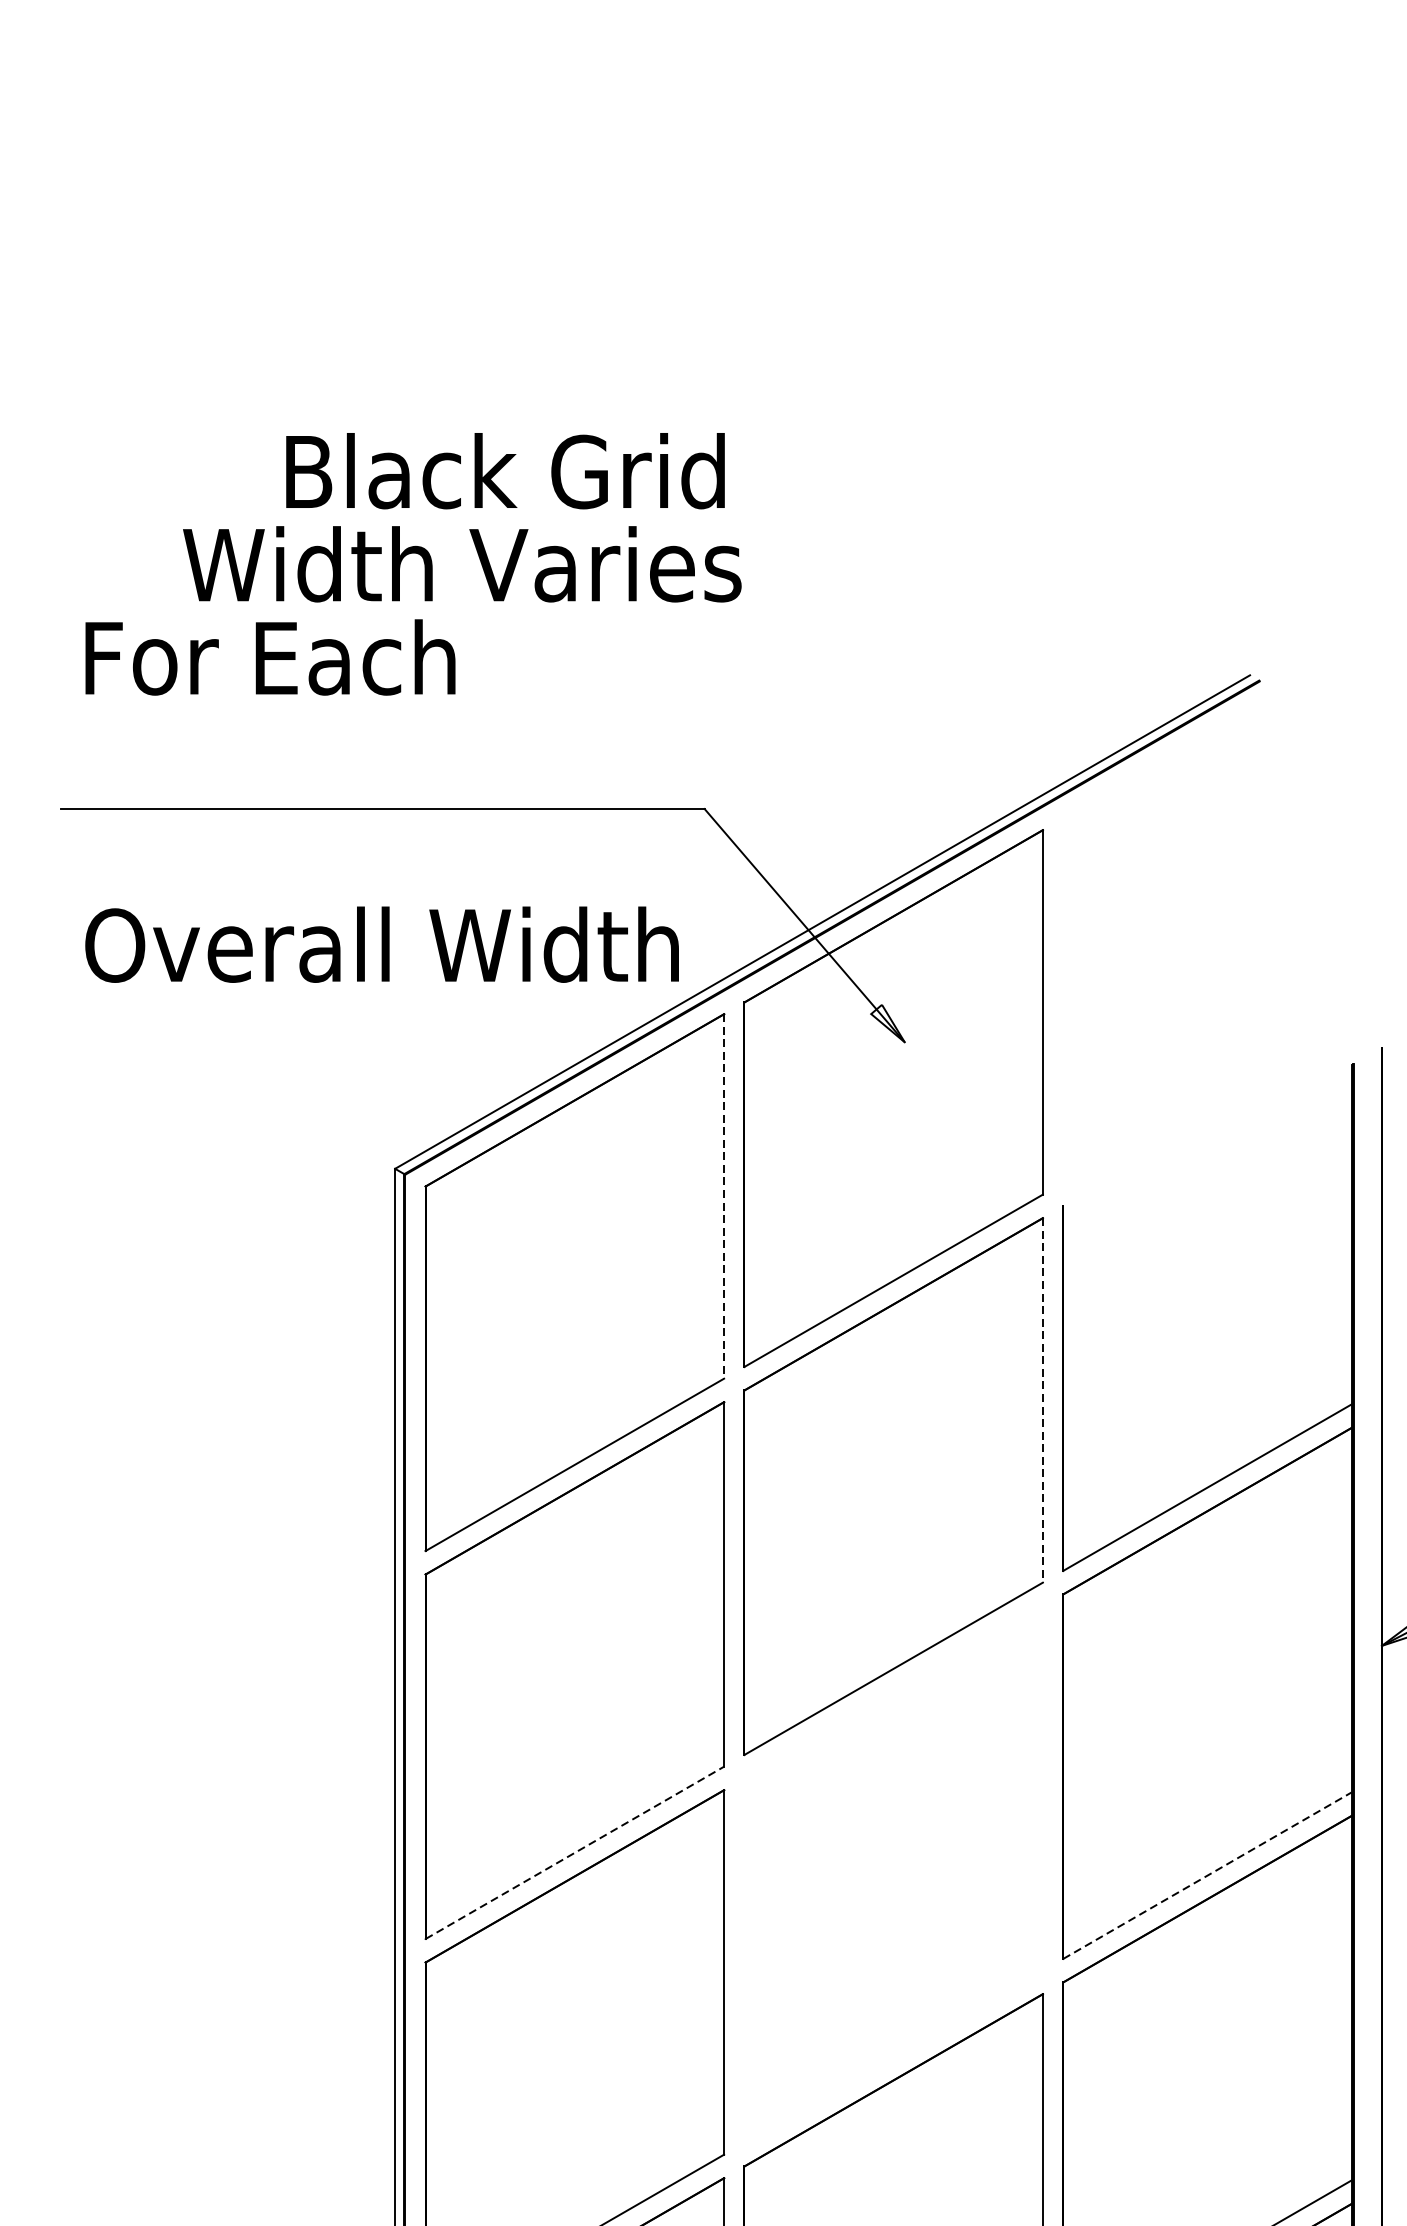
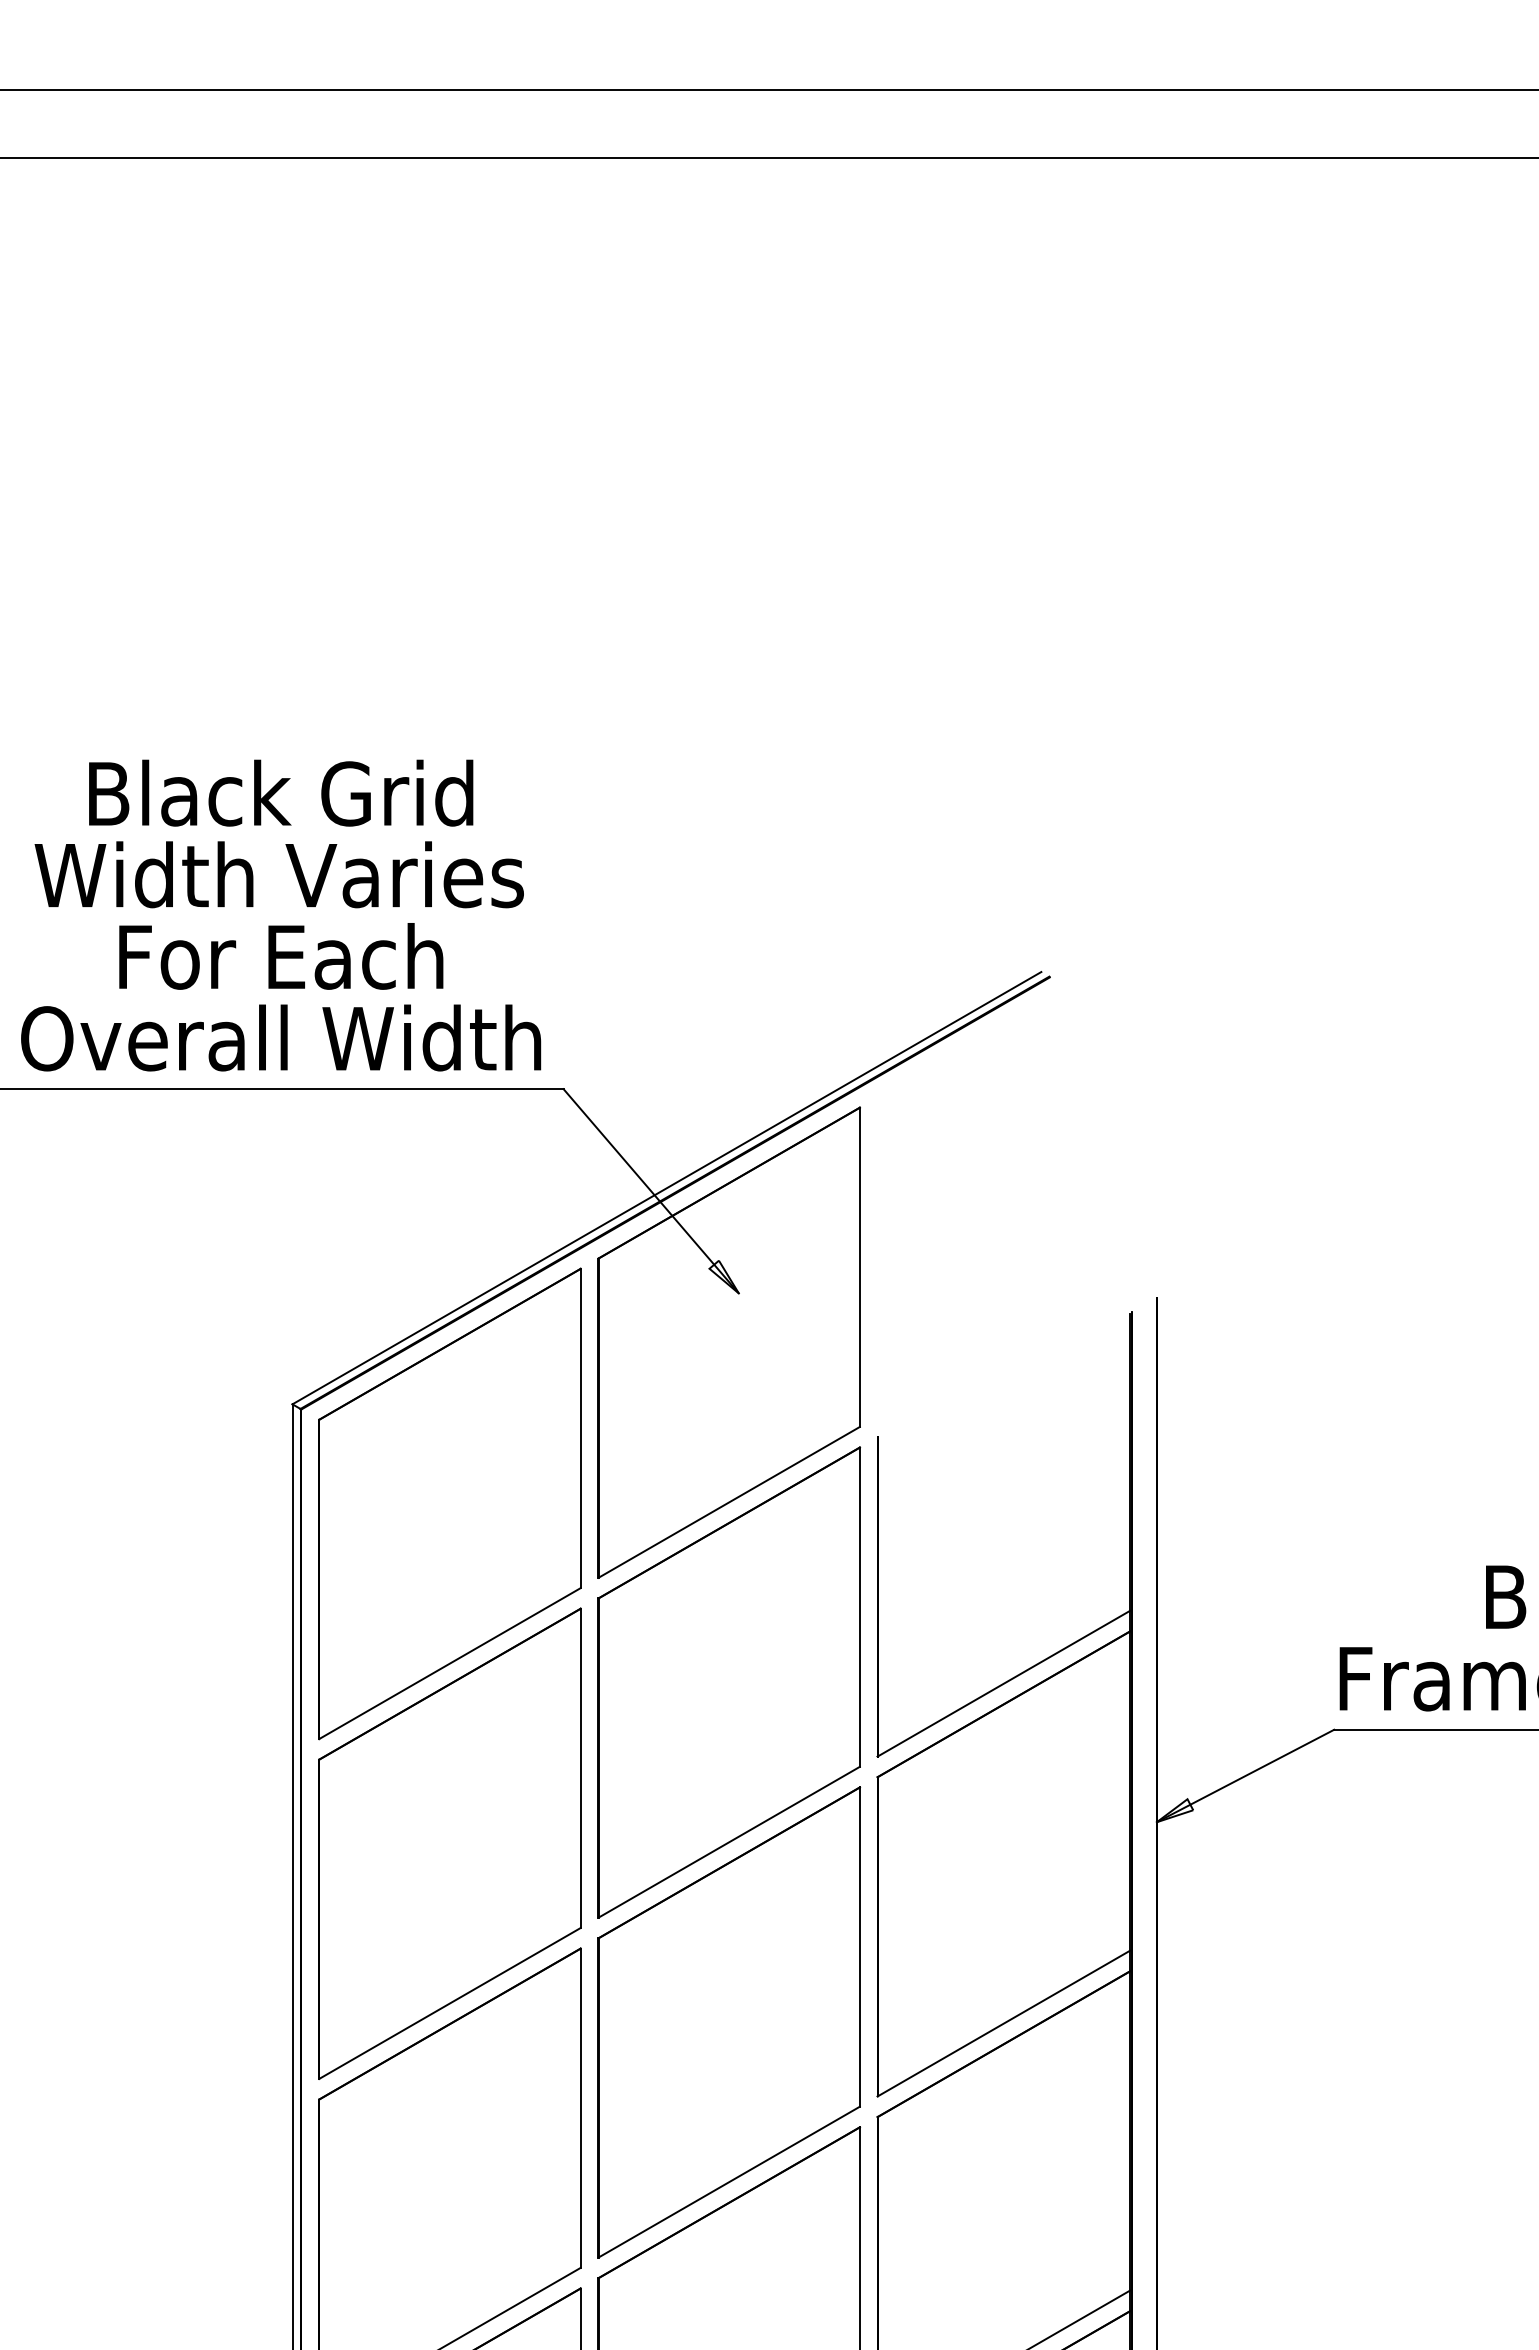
text: (505, 470) -> (281, 792), moved
text: (461, 563) -> (278, 874), moved
text: (270, 657) -> (281, 956), moved
text: (382, 944) -> (281, 1037), moved
line: (723, 1196) -> (580, 1428), dashed -> solid
line: (1042, 1400) -> (859, 1607), dashed -> solid
line: (574, 1852) -> (449, 2003), dashed -> solid
part: (894, 1874) -> (729, 2022), added
line: (1206, 1875) -> (1003, 2023), dashed -> solid

